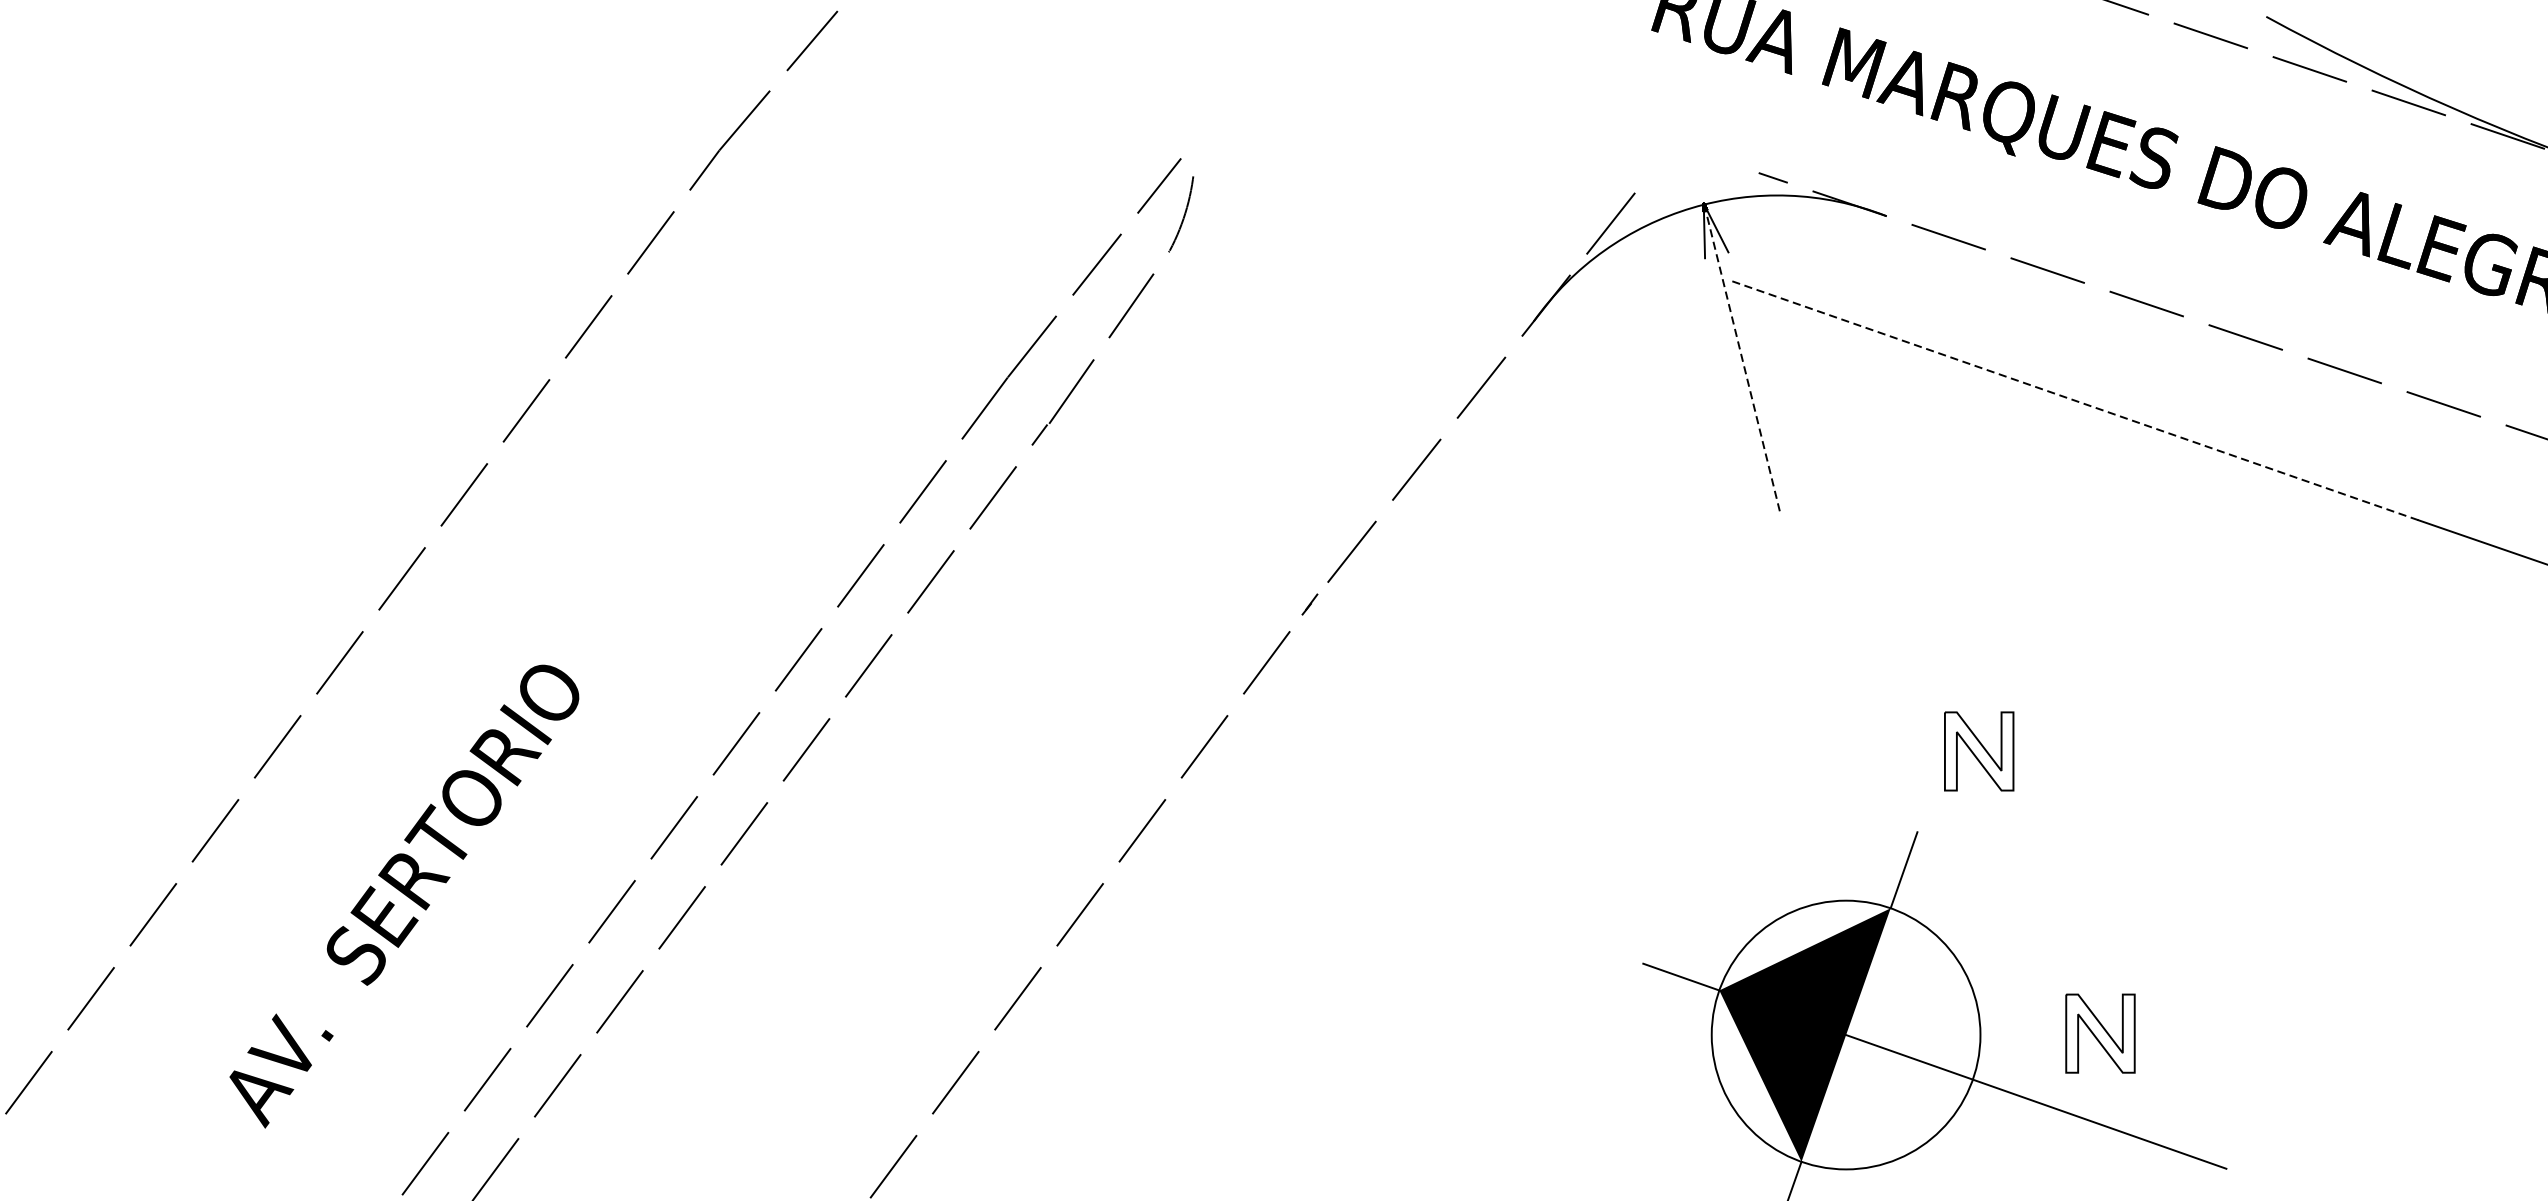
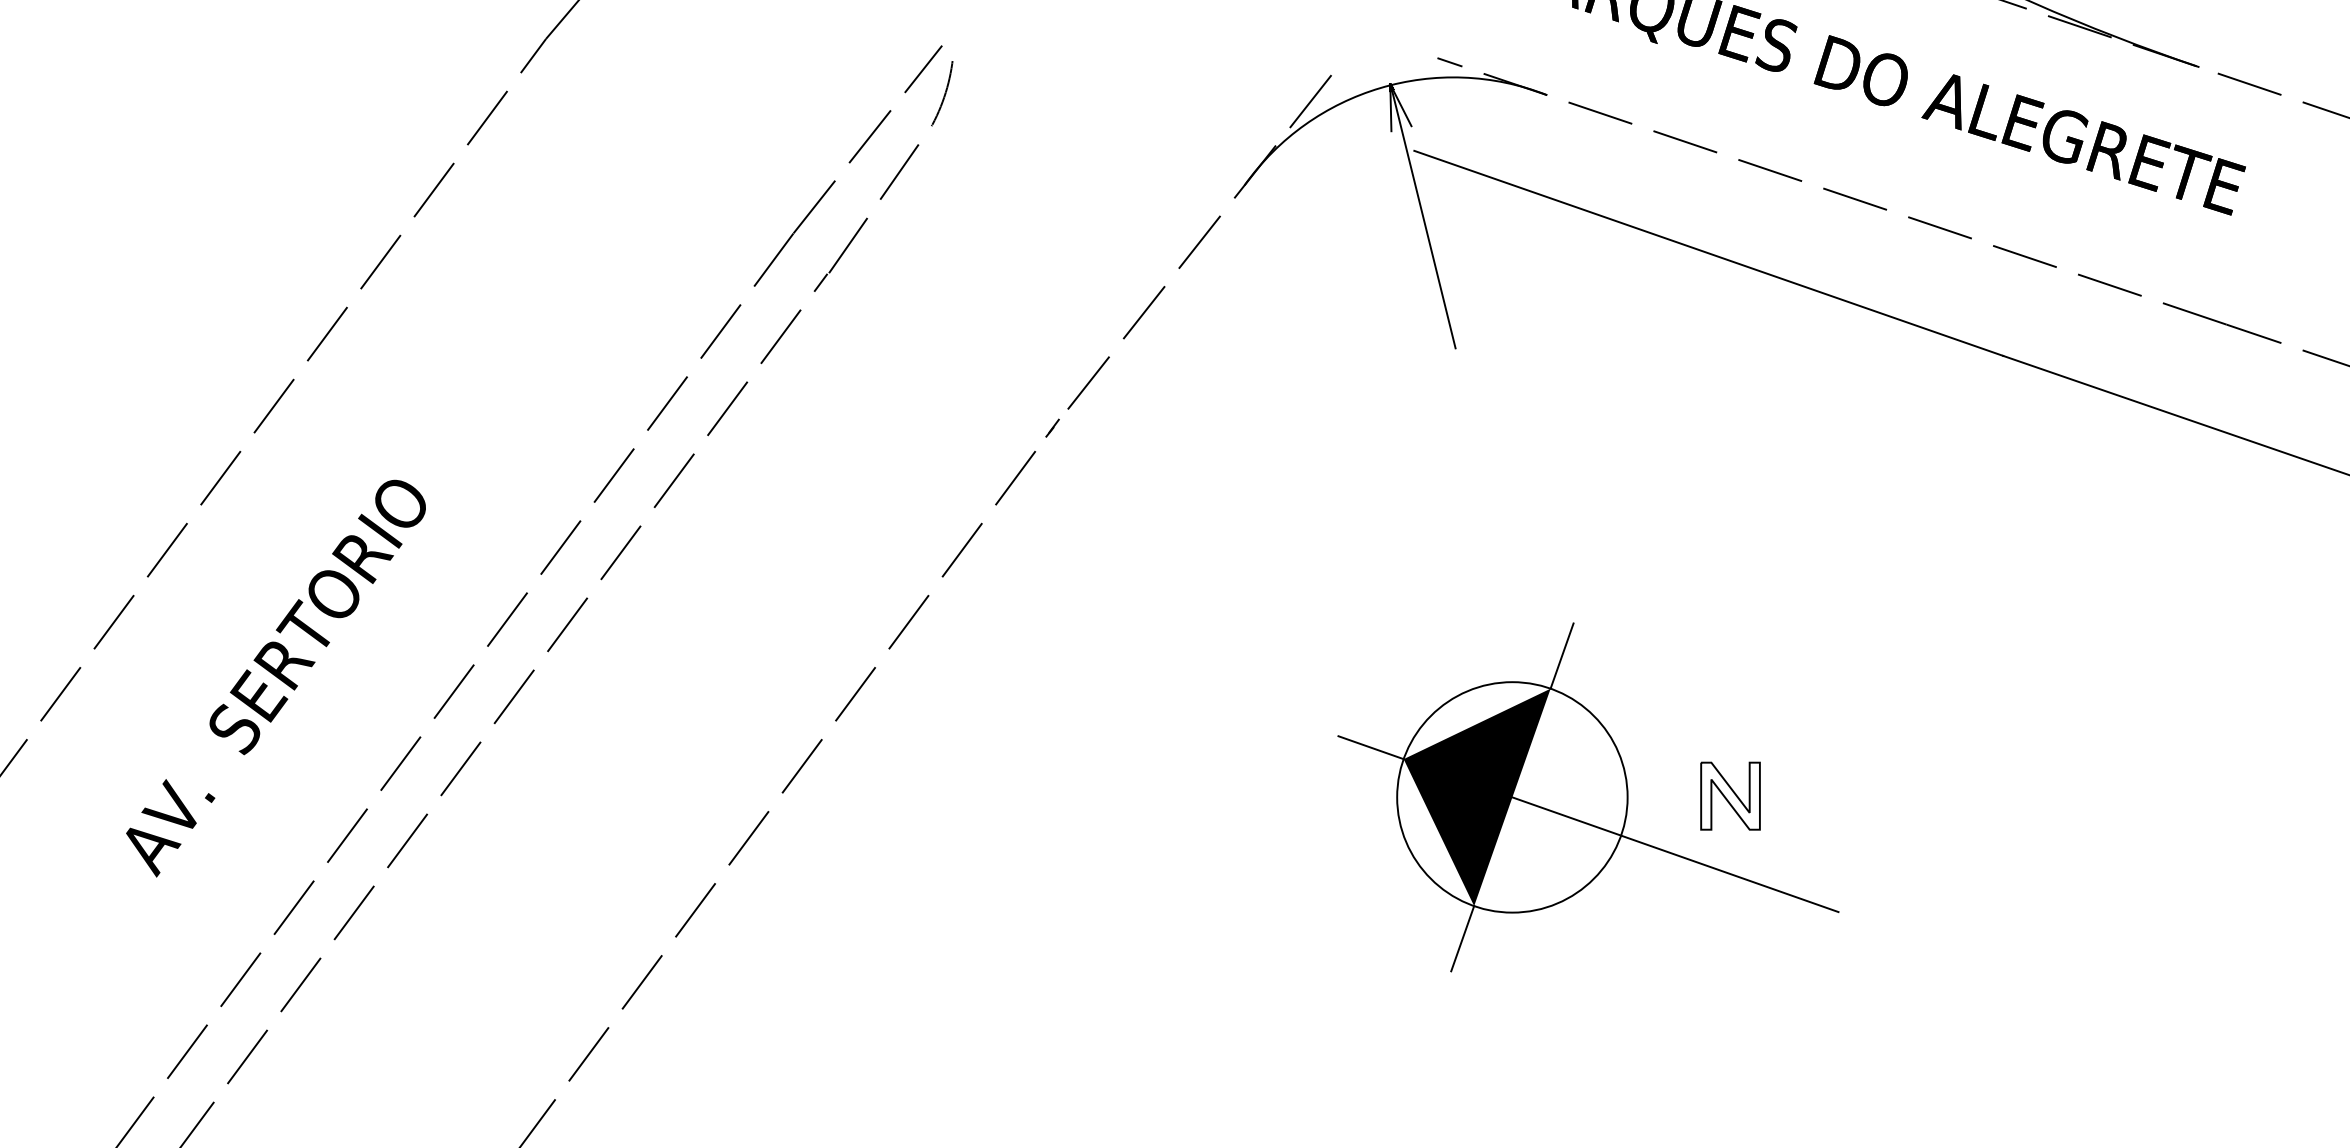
line: (1742, 357) -> (1423, 216), dashed -> solid
line: (2074, 400) -> (1708, 253), dashed -> solid
part: (1979, 750) -> (1626, 553), removed

